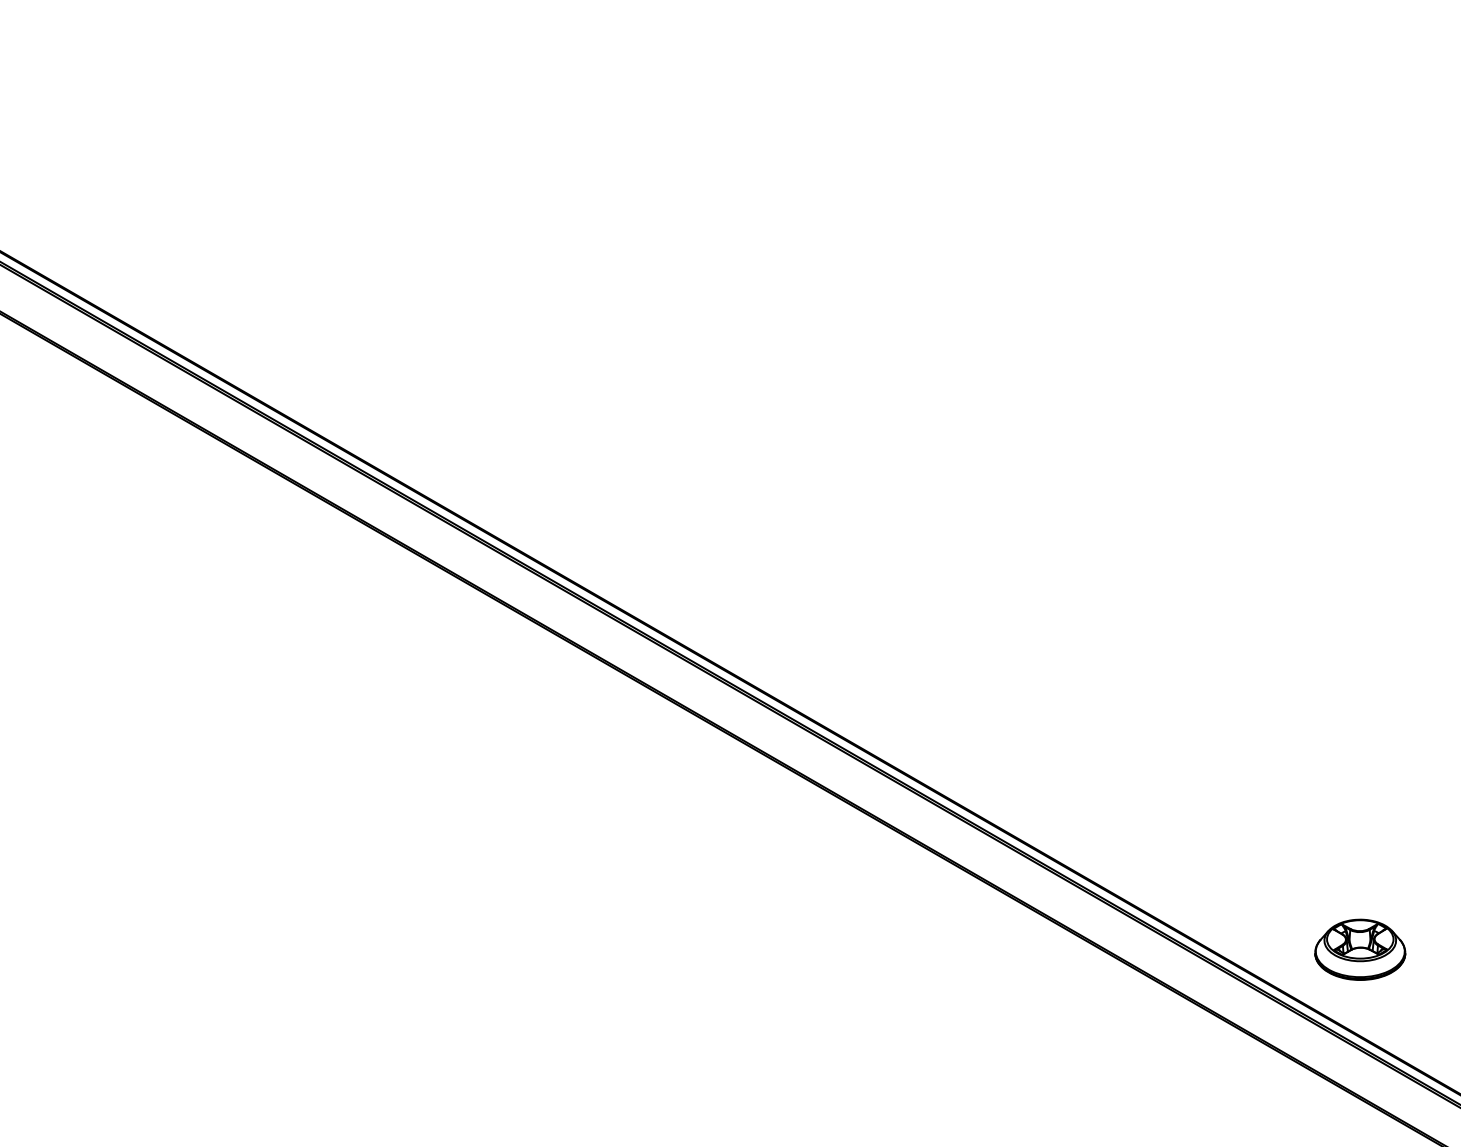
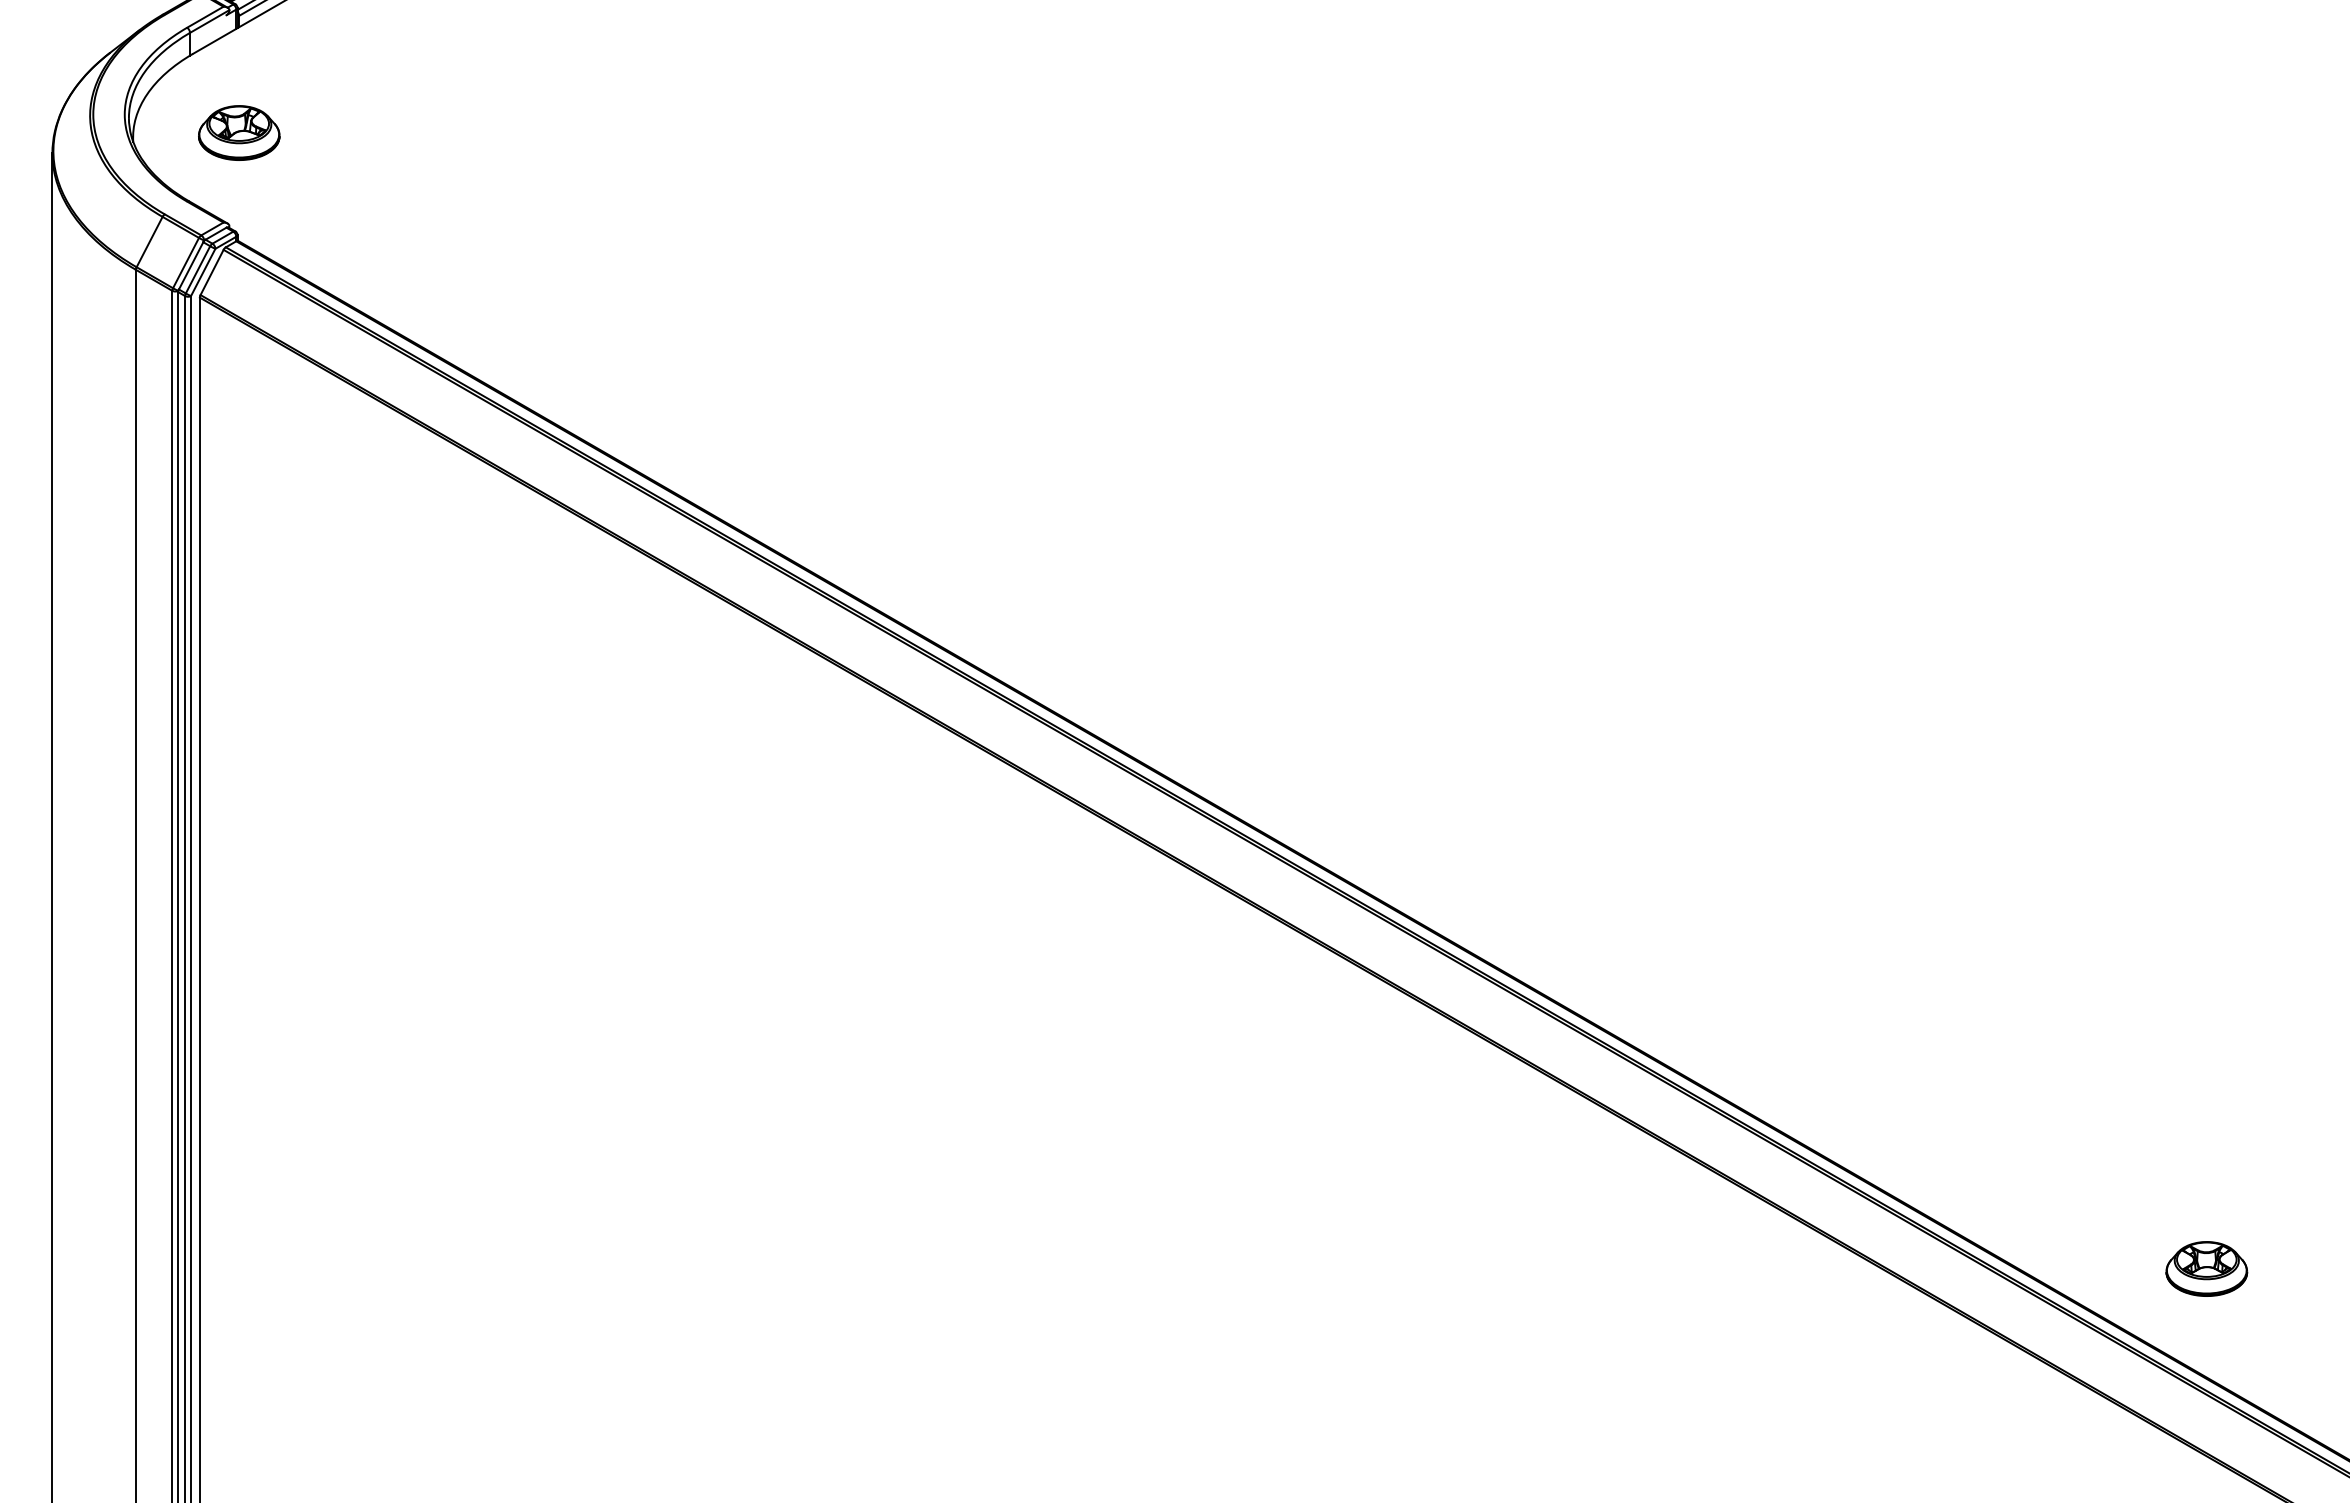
part: (1360, 949) -> (2206, 1268), size x0.71

